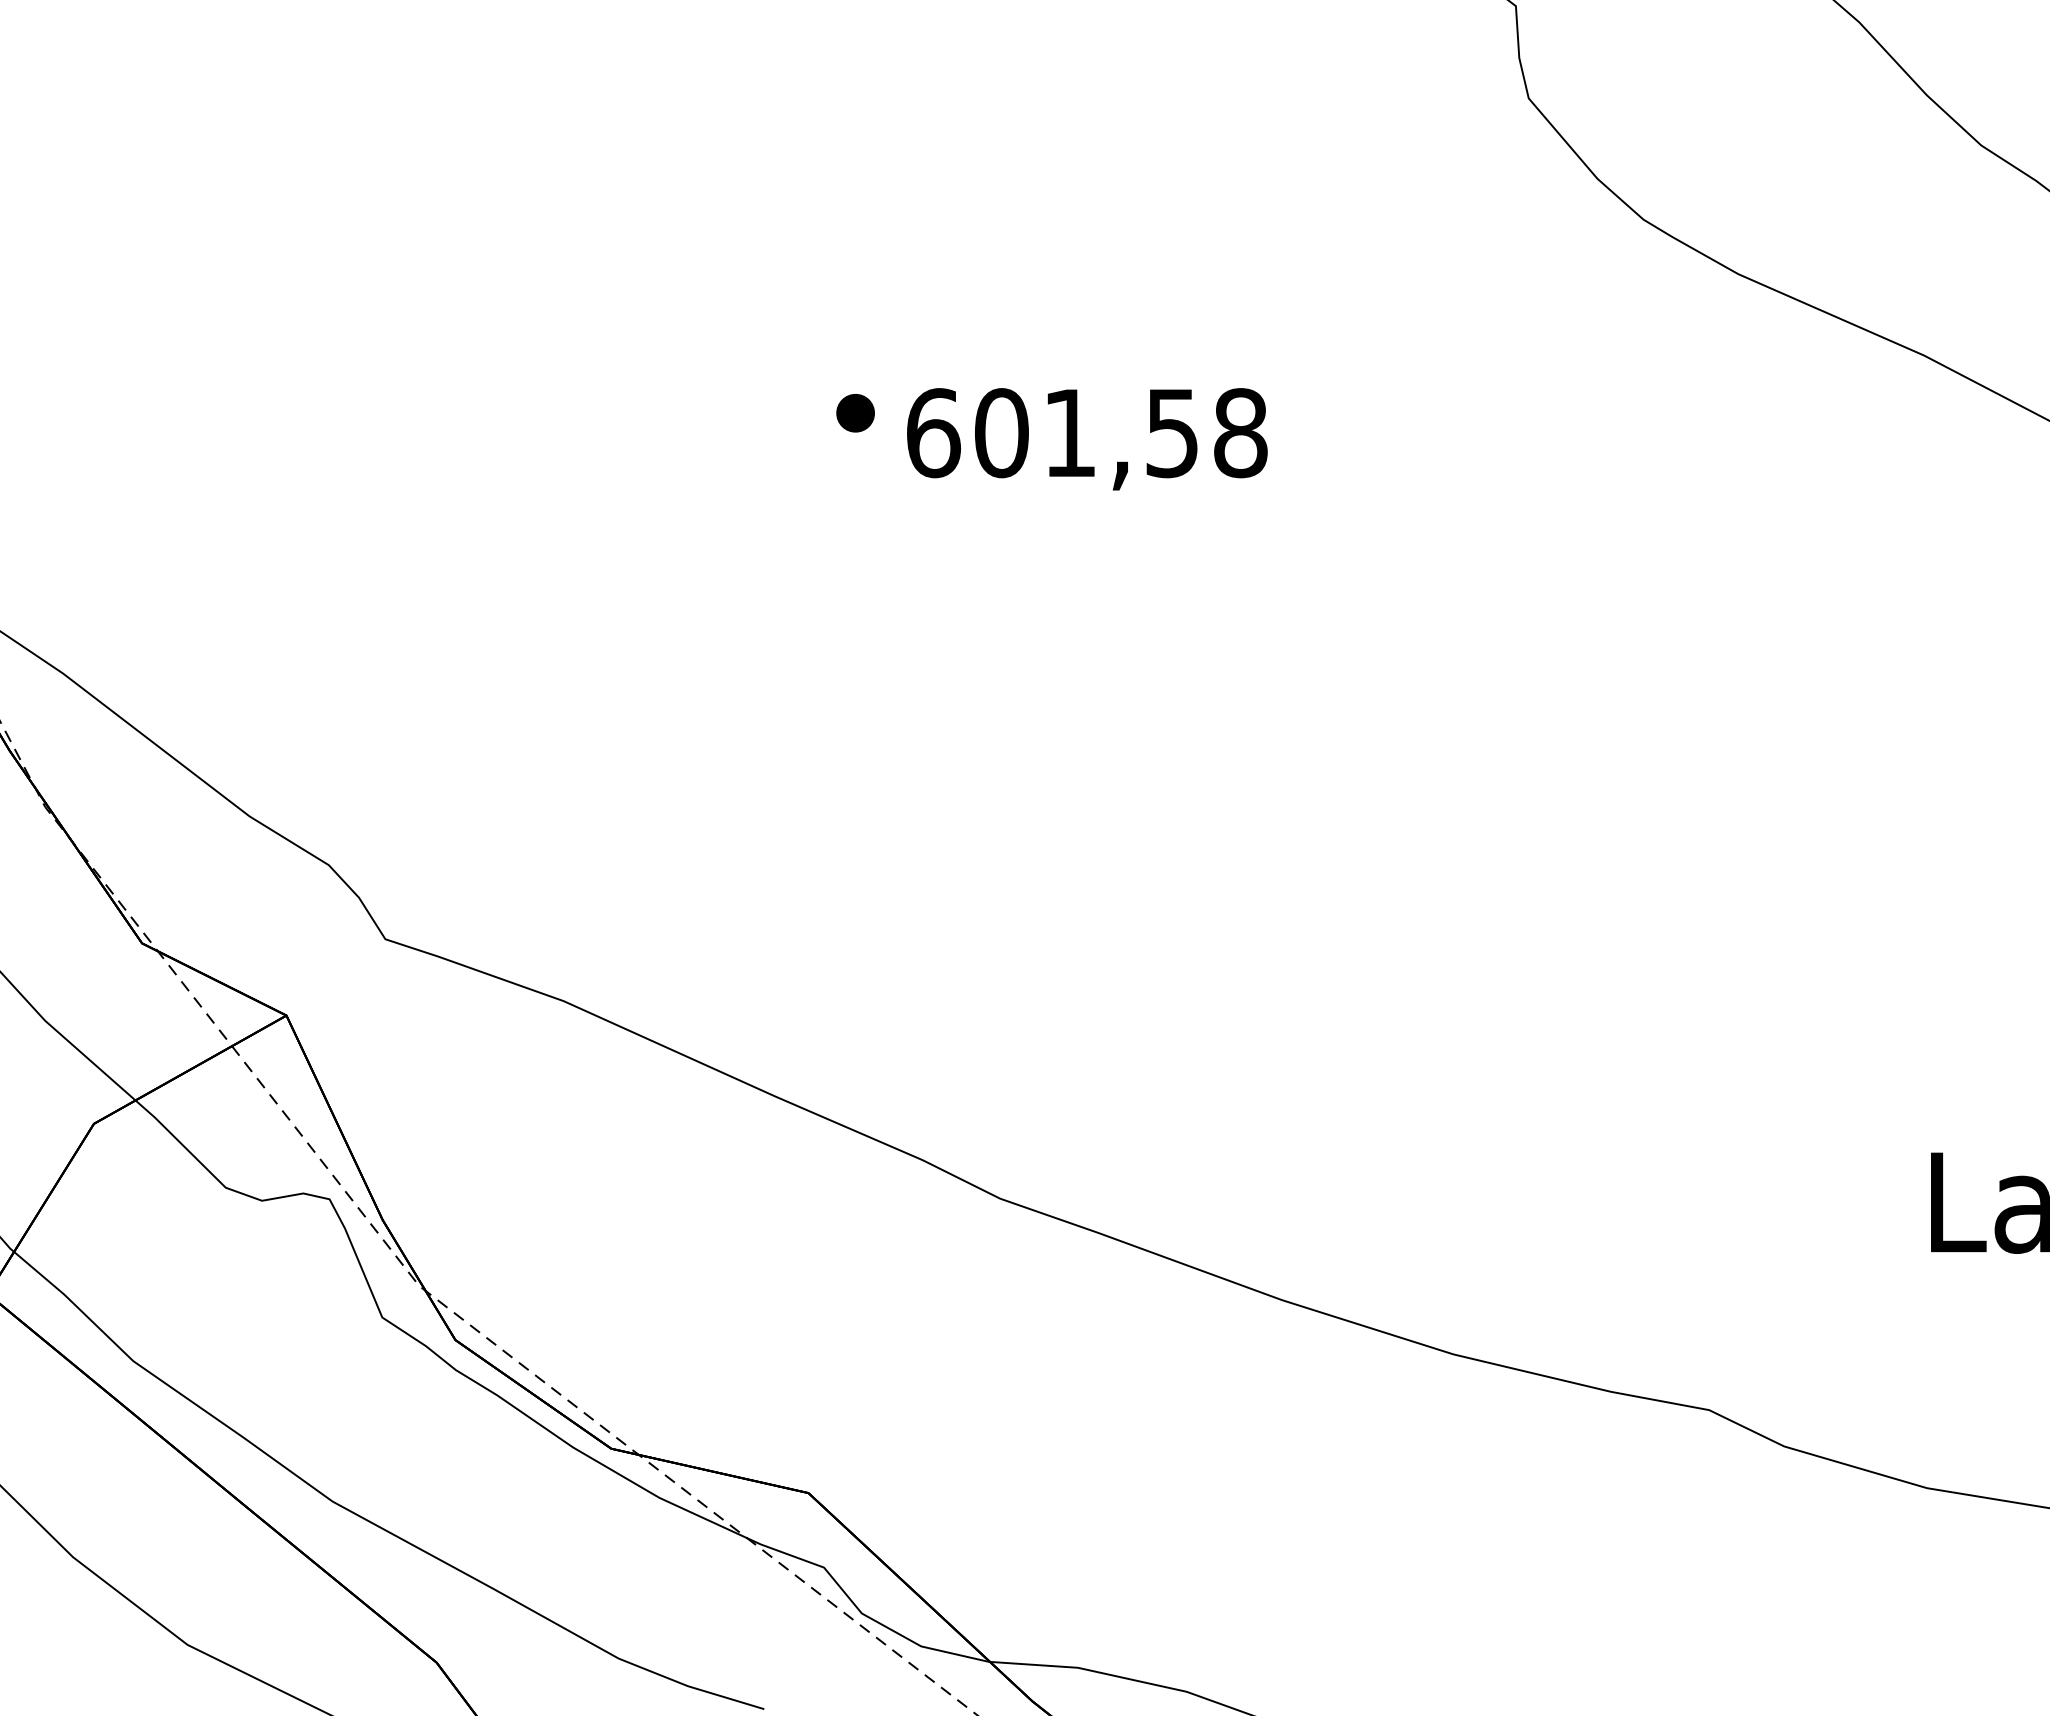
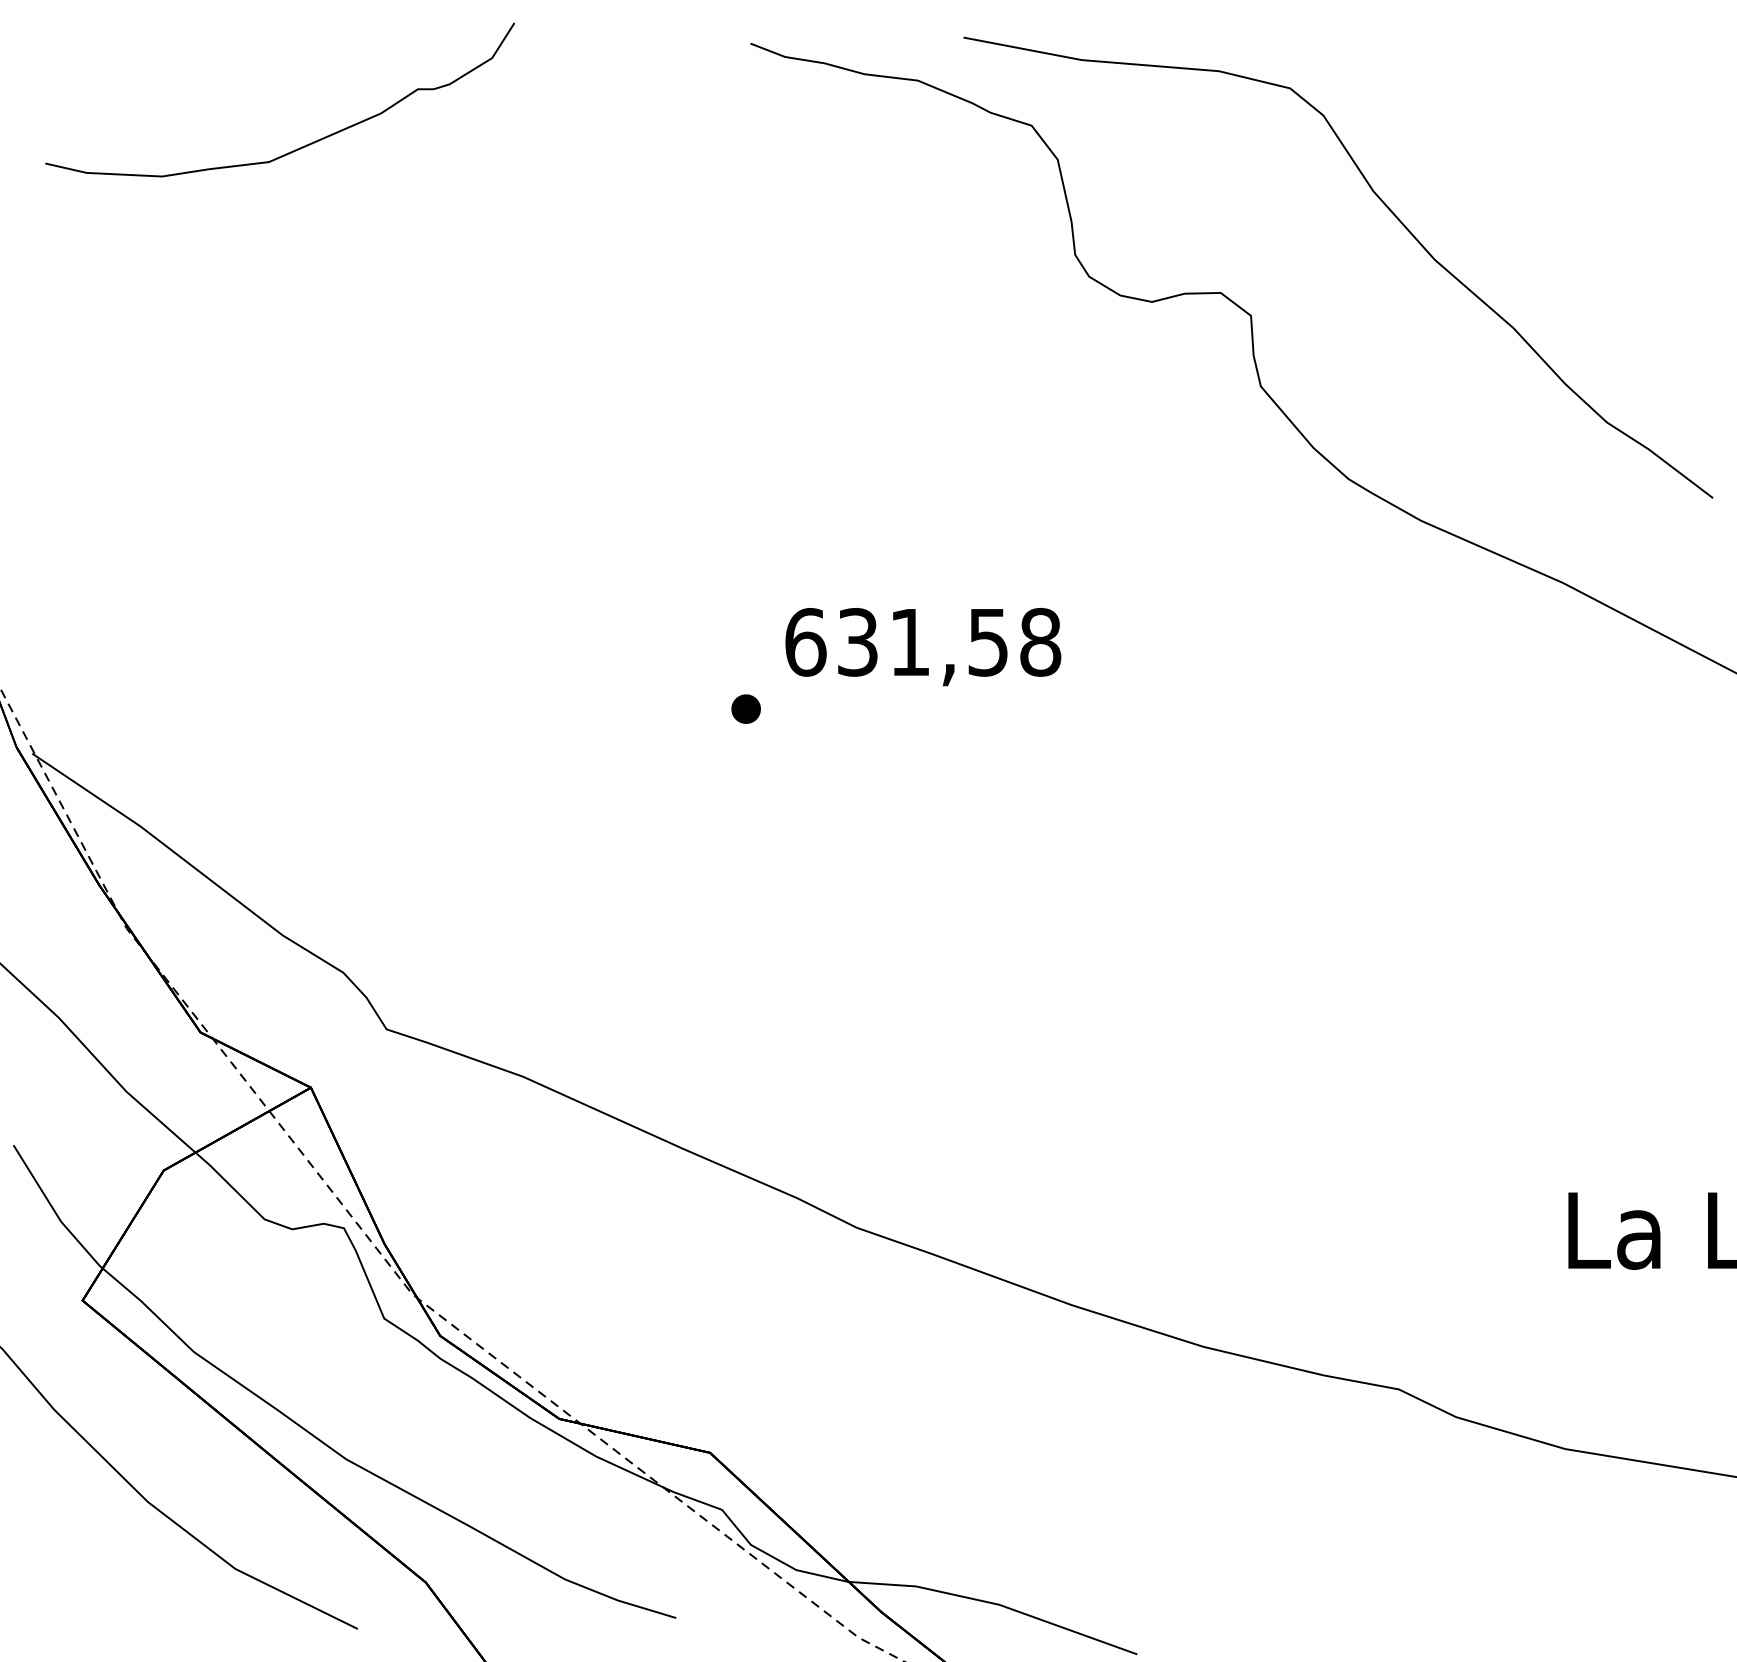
part: (854, 412) -> (745, 708), moved
text: (1001, 433) -> (857, 642), 601,58 -> 631,58

